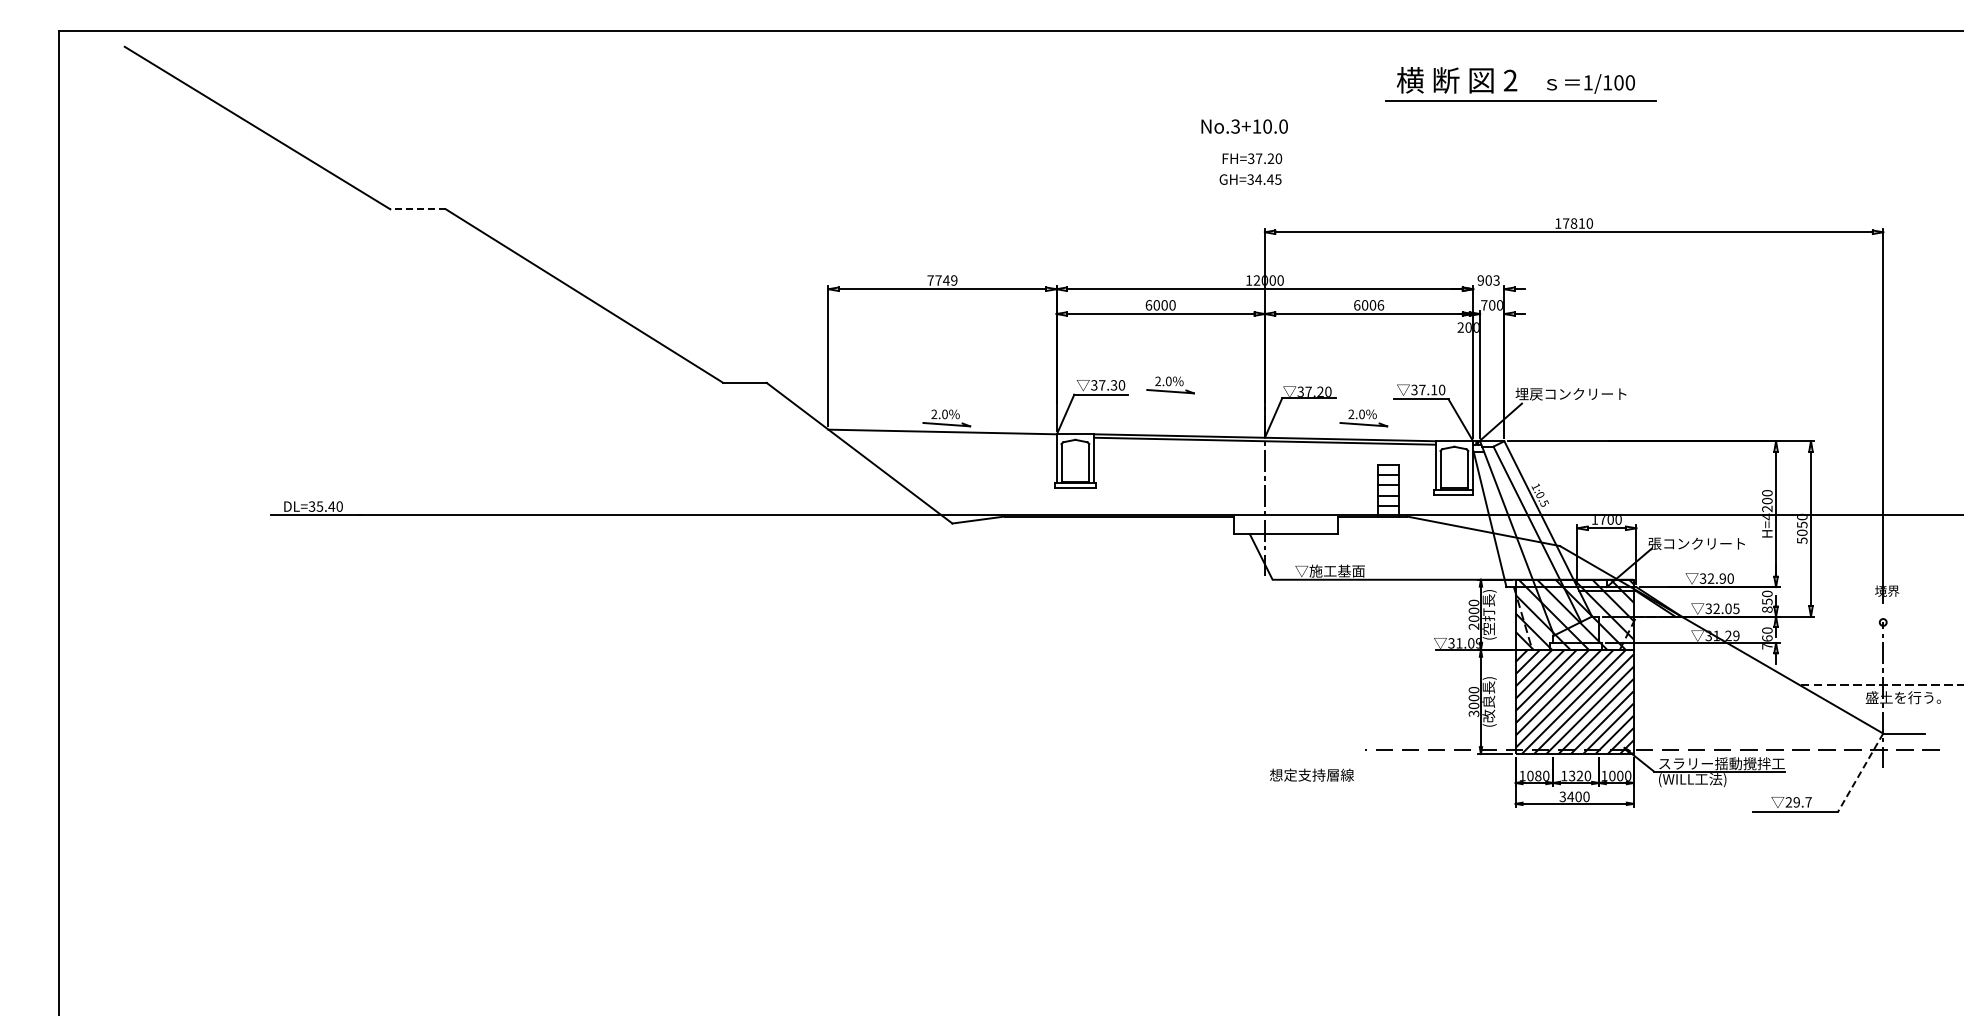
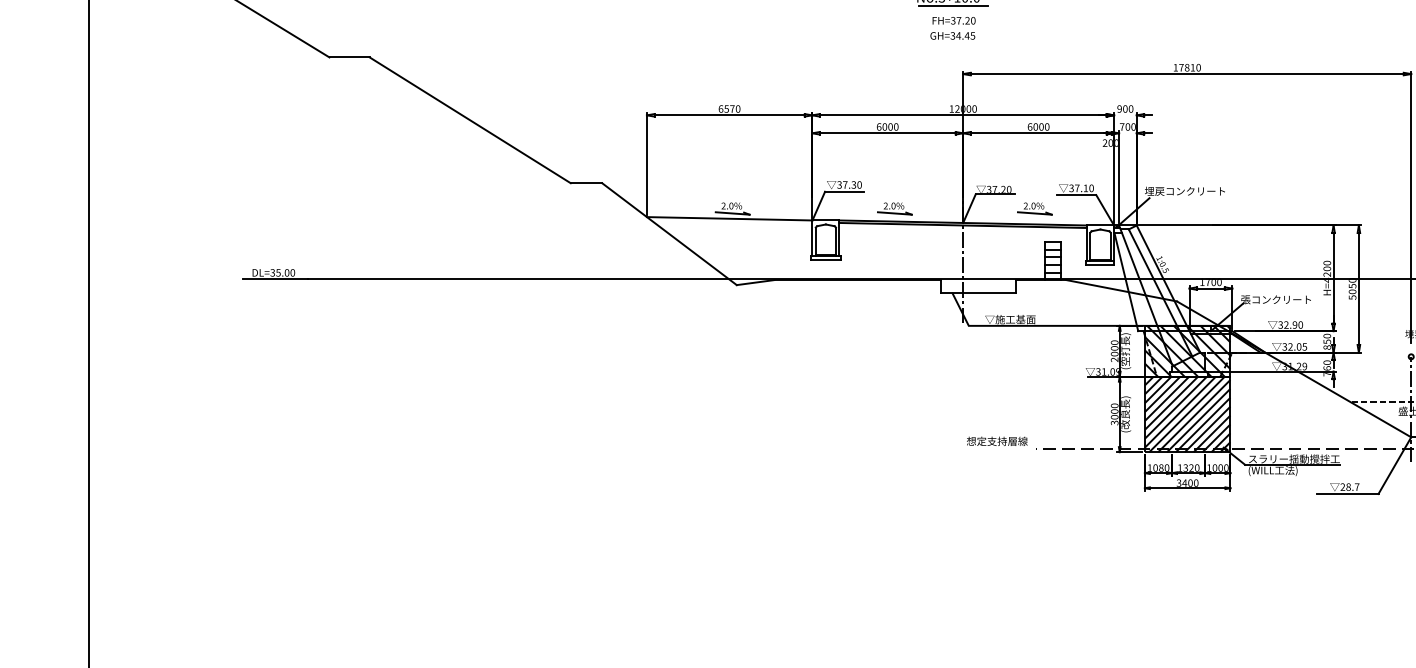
line: (1251, 138) -> (953, 6), added
line: (418, 209) -> (349, 57), dashed -> solid
text: (942, 280) -> (729, 109), 7749 -> 6570
text: (1496, 280) -> (1131, 109), 903 -> 900
text: (1380, 305) -> (1046, 127), 6006 -> 6000
part: (1170, 385) -> (894, 209), moved
text: (331, 506) -> (286, 272), DL=35.40 -> DL=35.00
line: (1860, 773) -> (1394, 466), dashed -> solid
text: (1311, 774) -> (996, 440), moved
text: (1796, 802) -> (1348, 487), 29.7 -> 28.7

